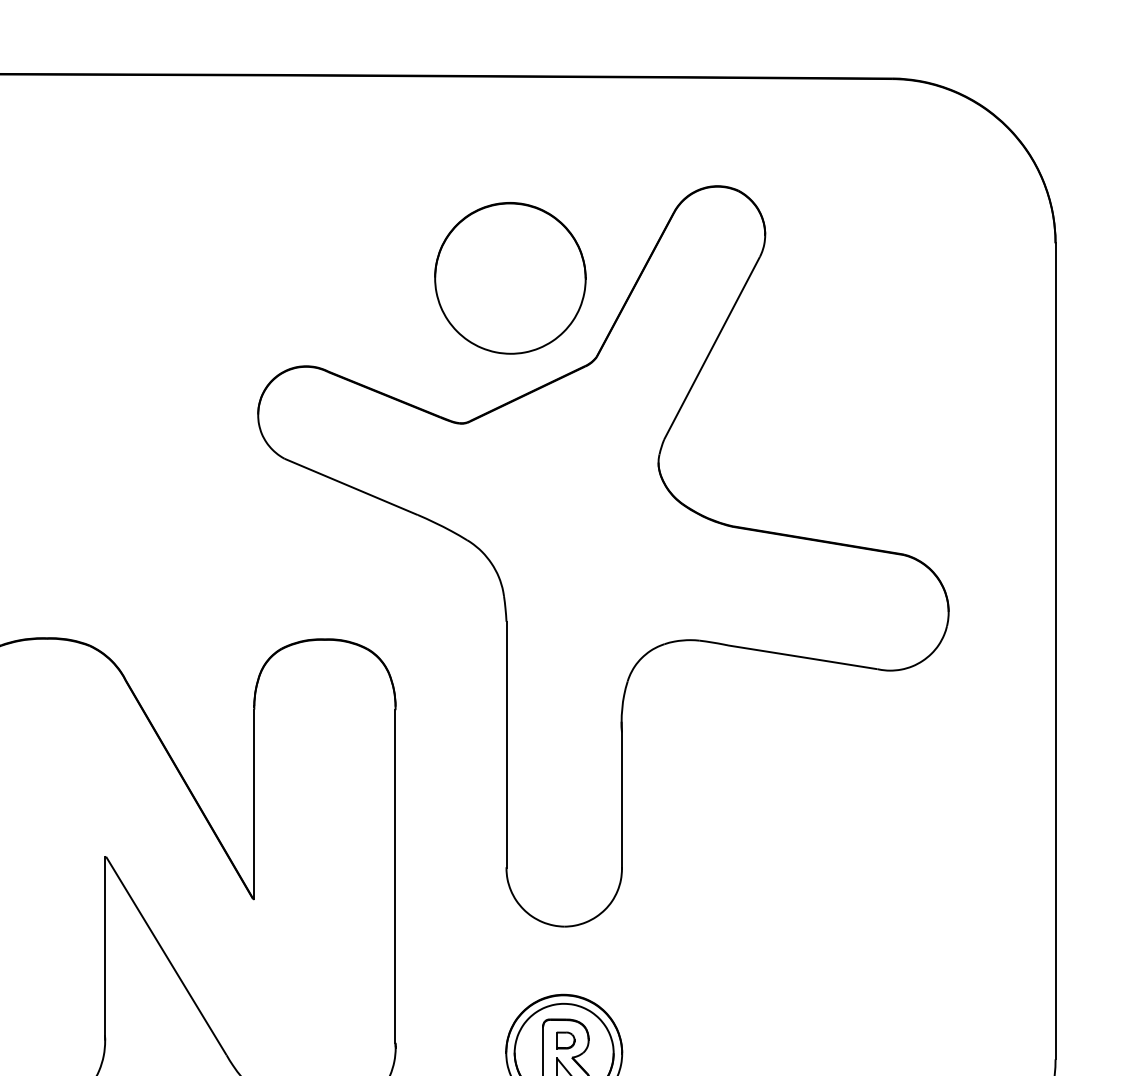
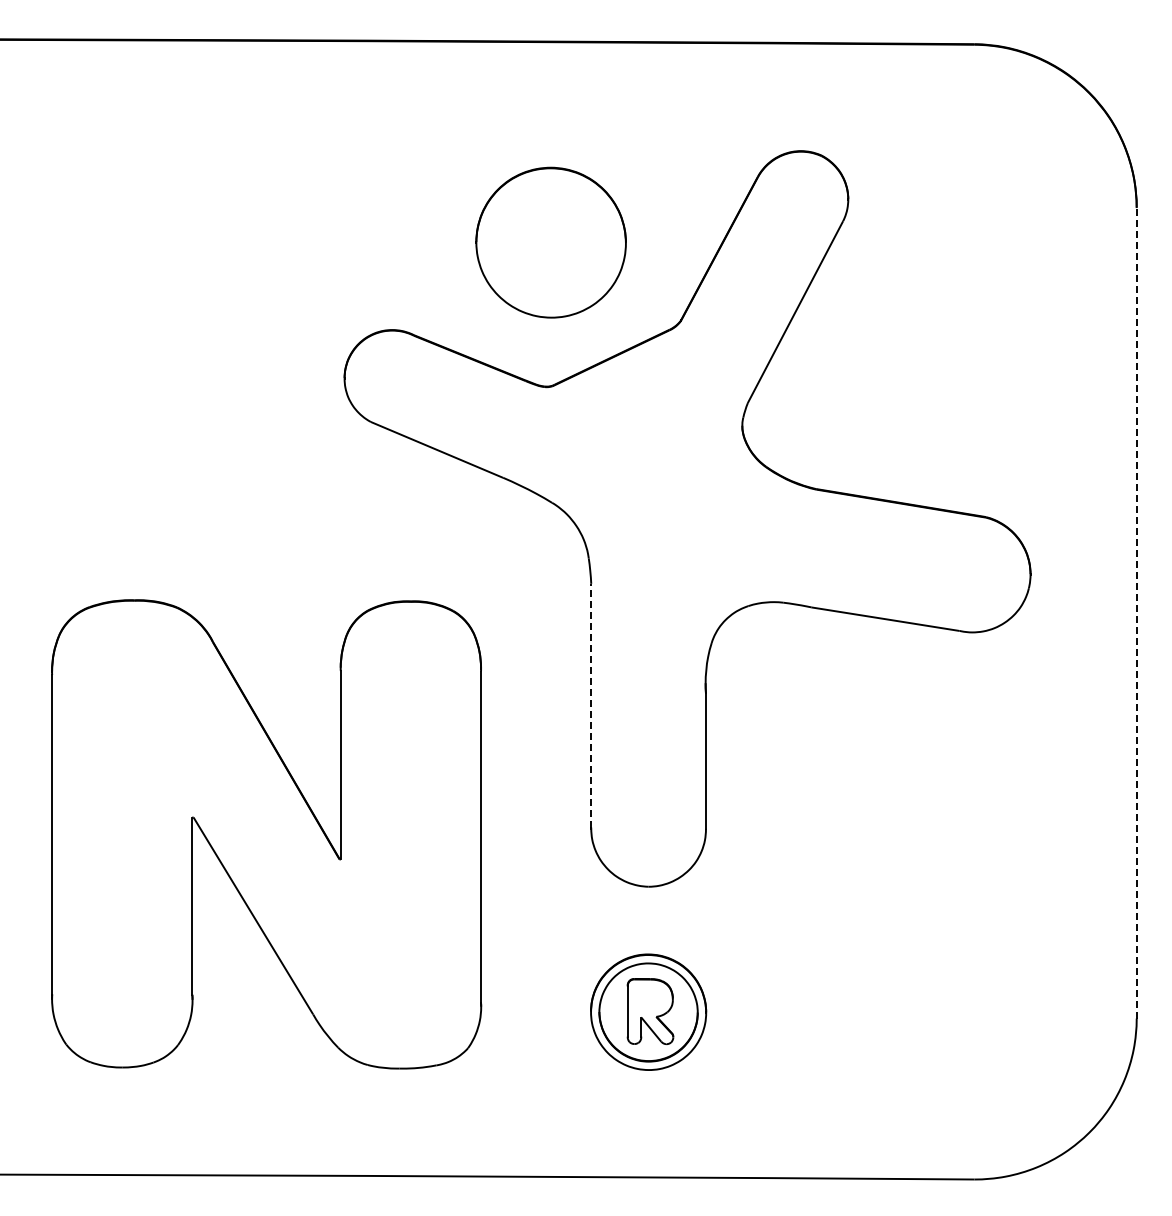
part: (509, 278) -> (550, 242), moved
line: (1055, 651) -> (1136, 613), solid -> dashed
line: (506, 744) -> (591, 705), solid -> dashed
part: (565, 1040) -> (649, 999), removed

